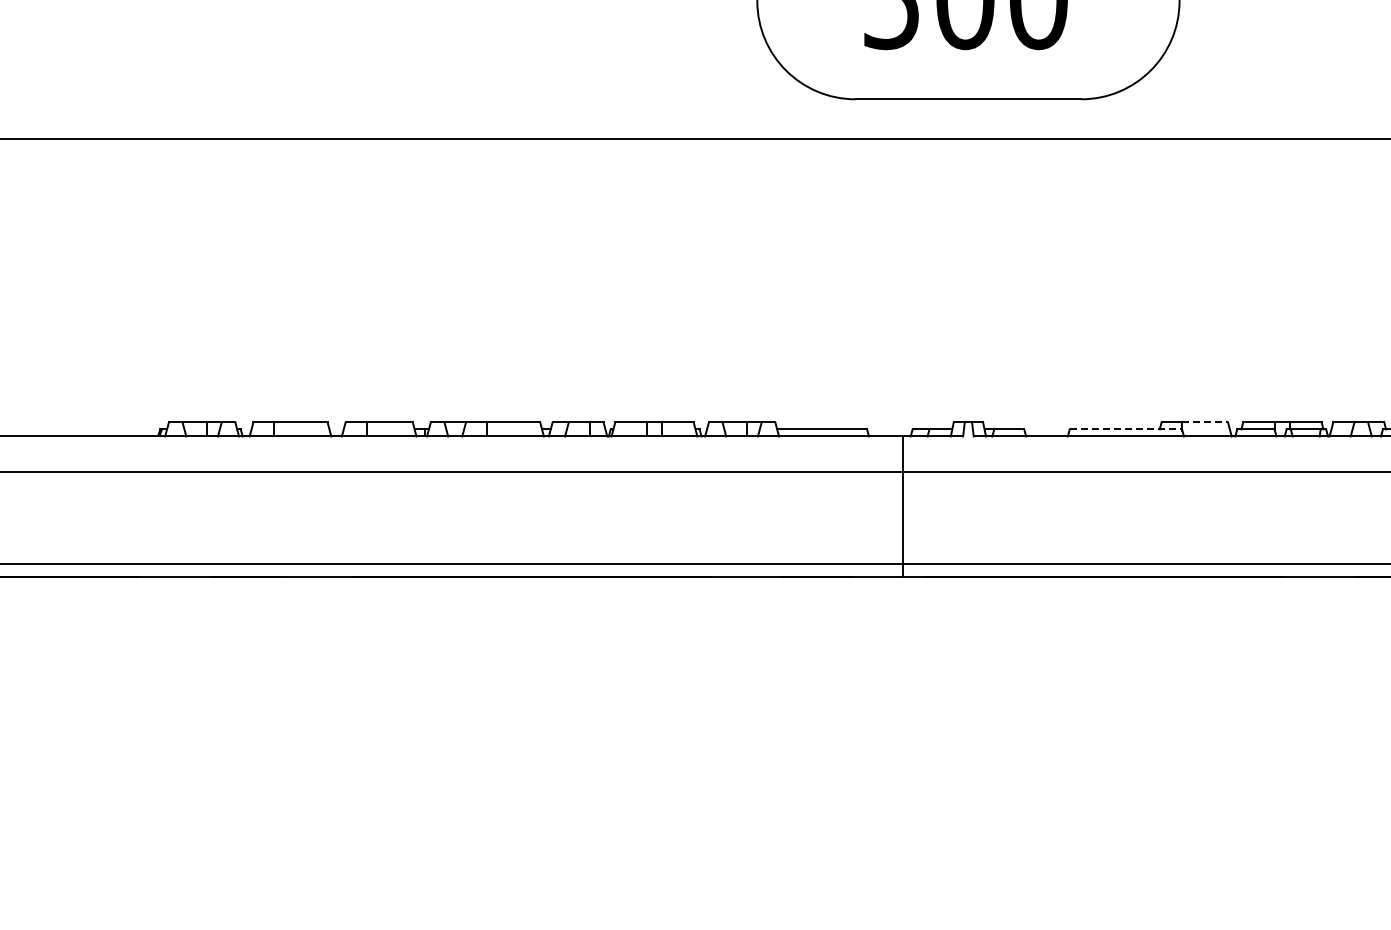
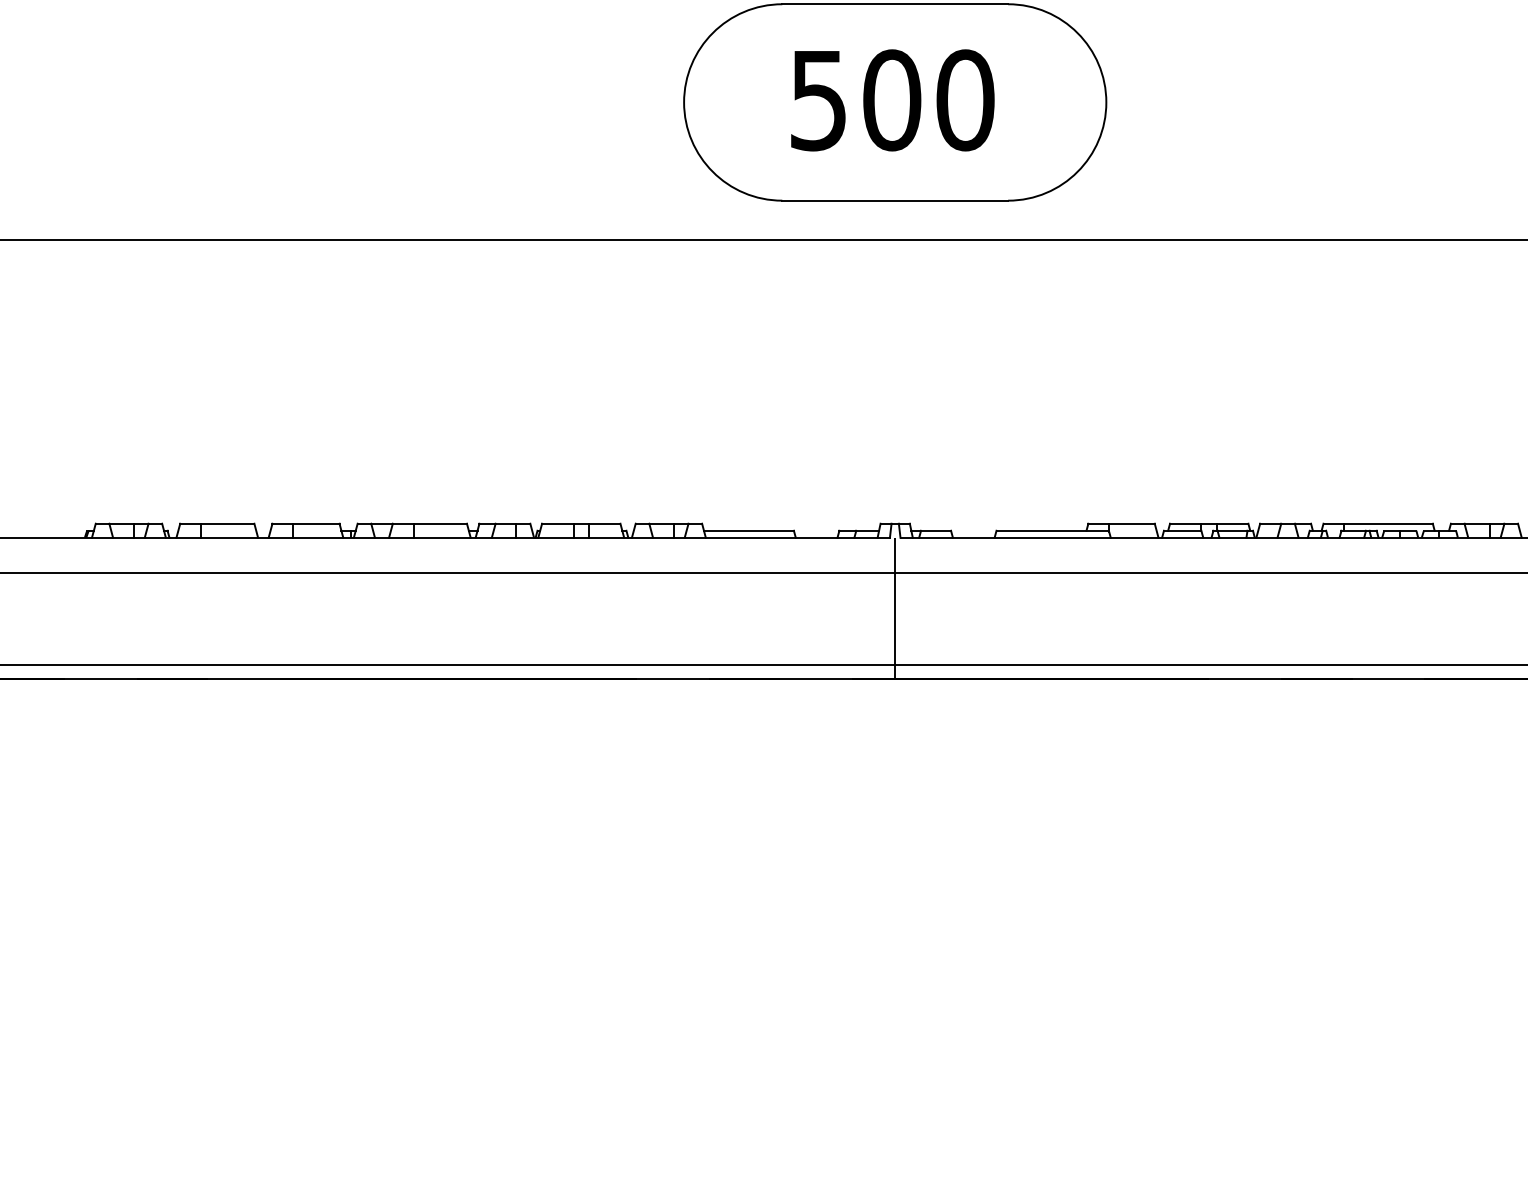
line: (1205, 422) -> (1132, 523), dashed -> solid
line: (1126, 429) -> (1053, 530), dashed -> solid
line: (903, 506) -> (895, 607), moved

